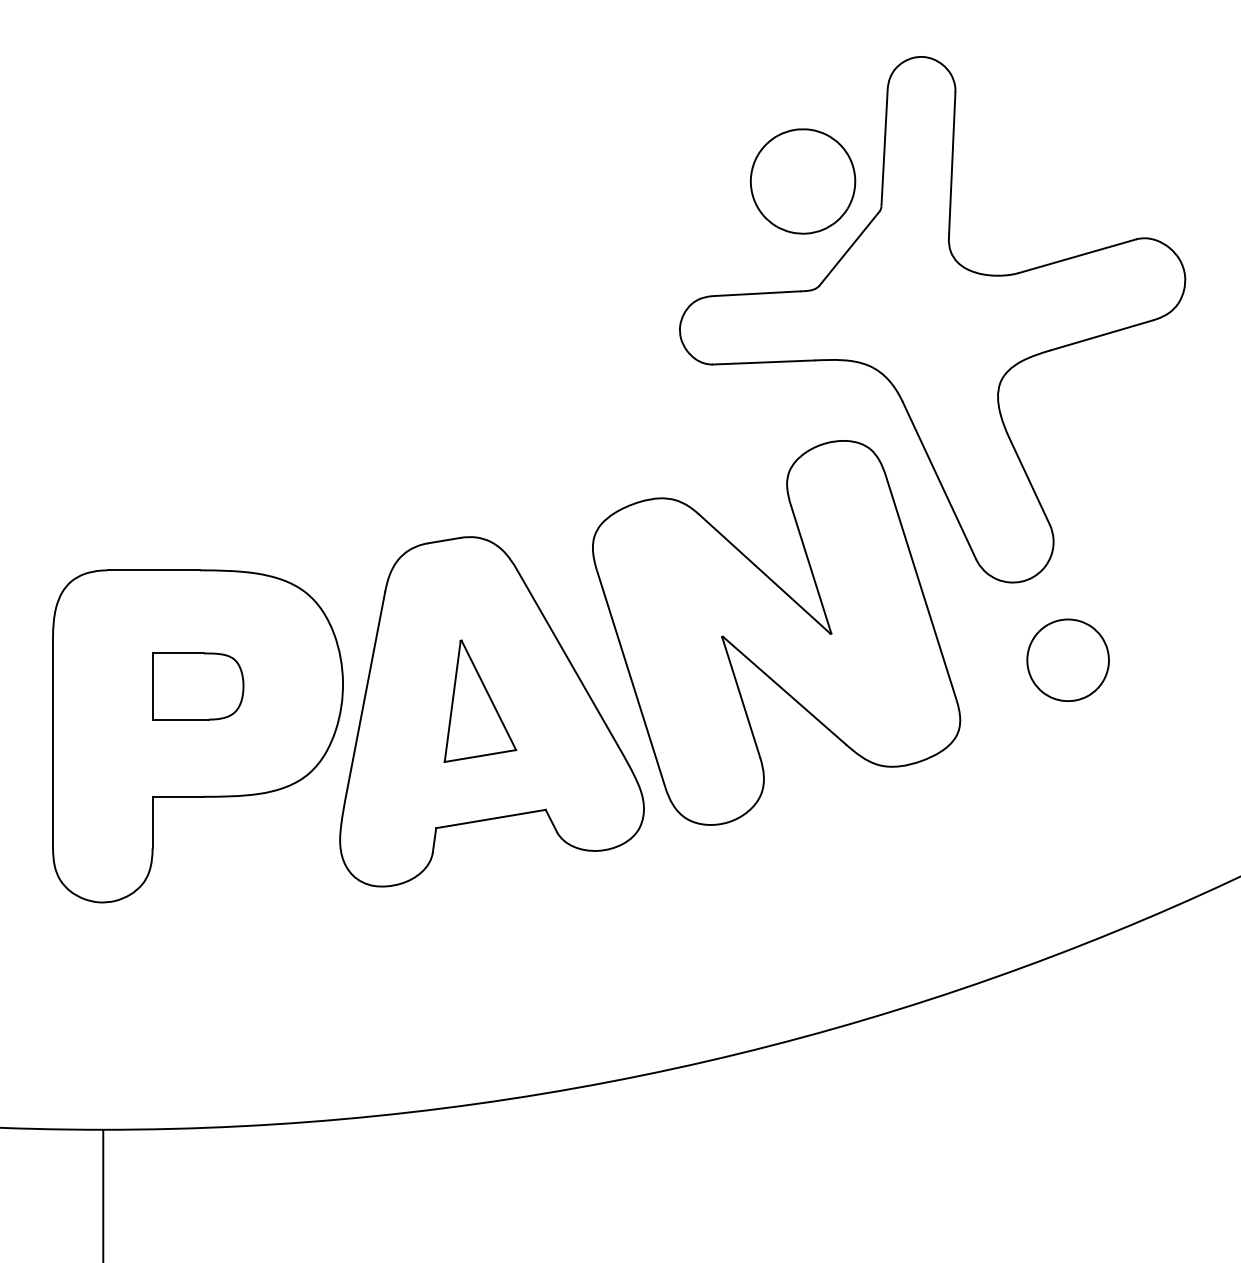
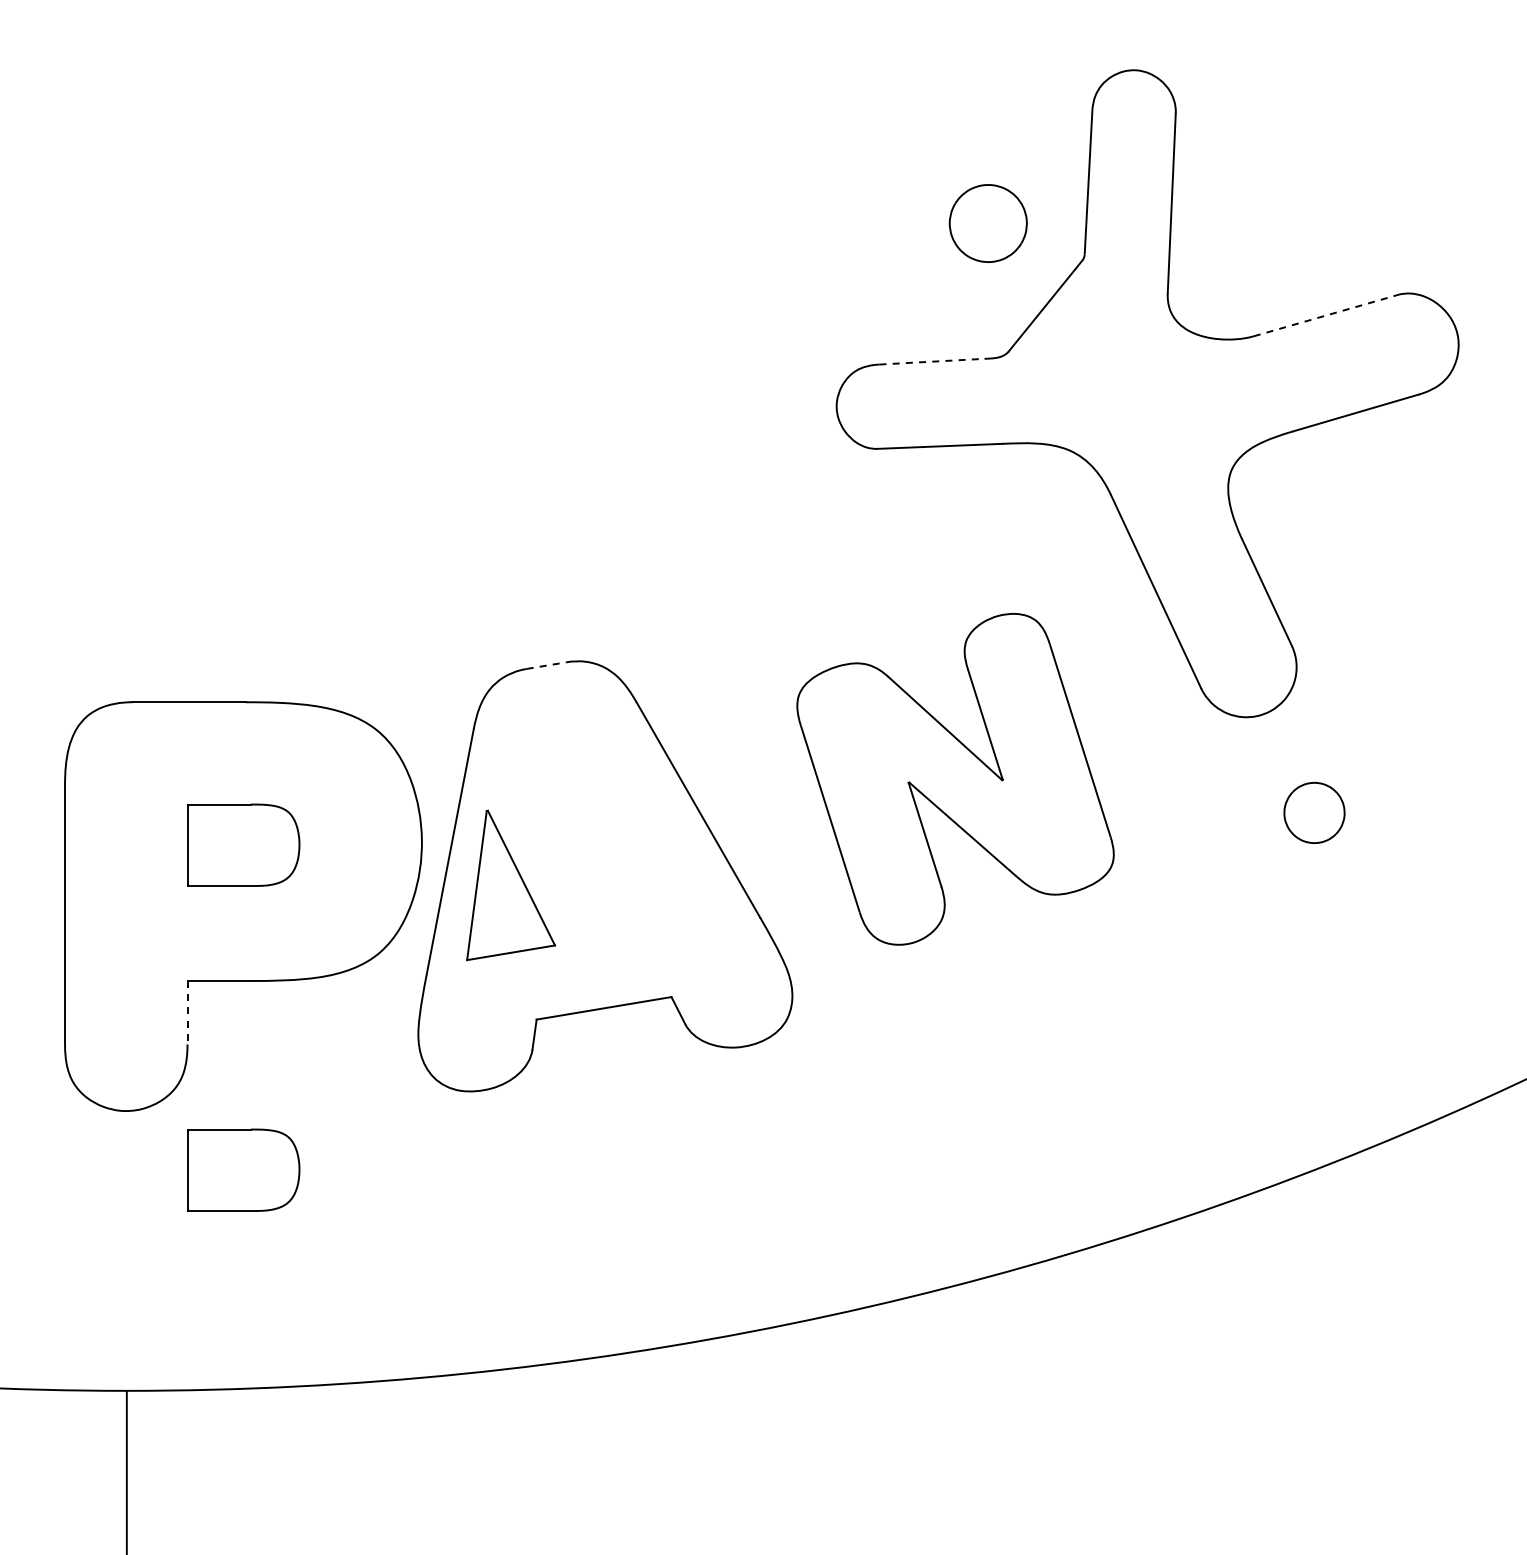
part: (803, 181) -> (988, 223), size x0.6
line: (1077, 256) -> (1326, 315), solid -> dashed
line: (757, 293) -> (932, 361), solid -> dashed
line: (445, 540) -> (547, 665), solid -> dashed
part: (776, 633) -> (955, 779), size x0.7
part: (1068, 659) -> (1314, 812), size x0.6
part: (480, 701) -> (511, 885), moved
line: (152, 822) -> (187, 1012), solid -> dashed
part: (198, 949) -> (243, 1169), added

